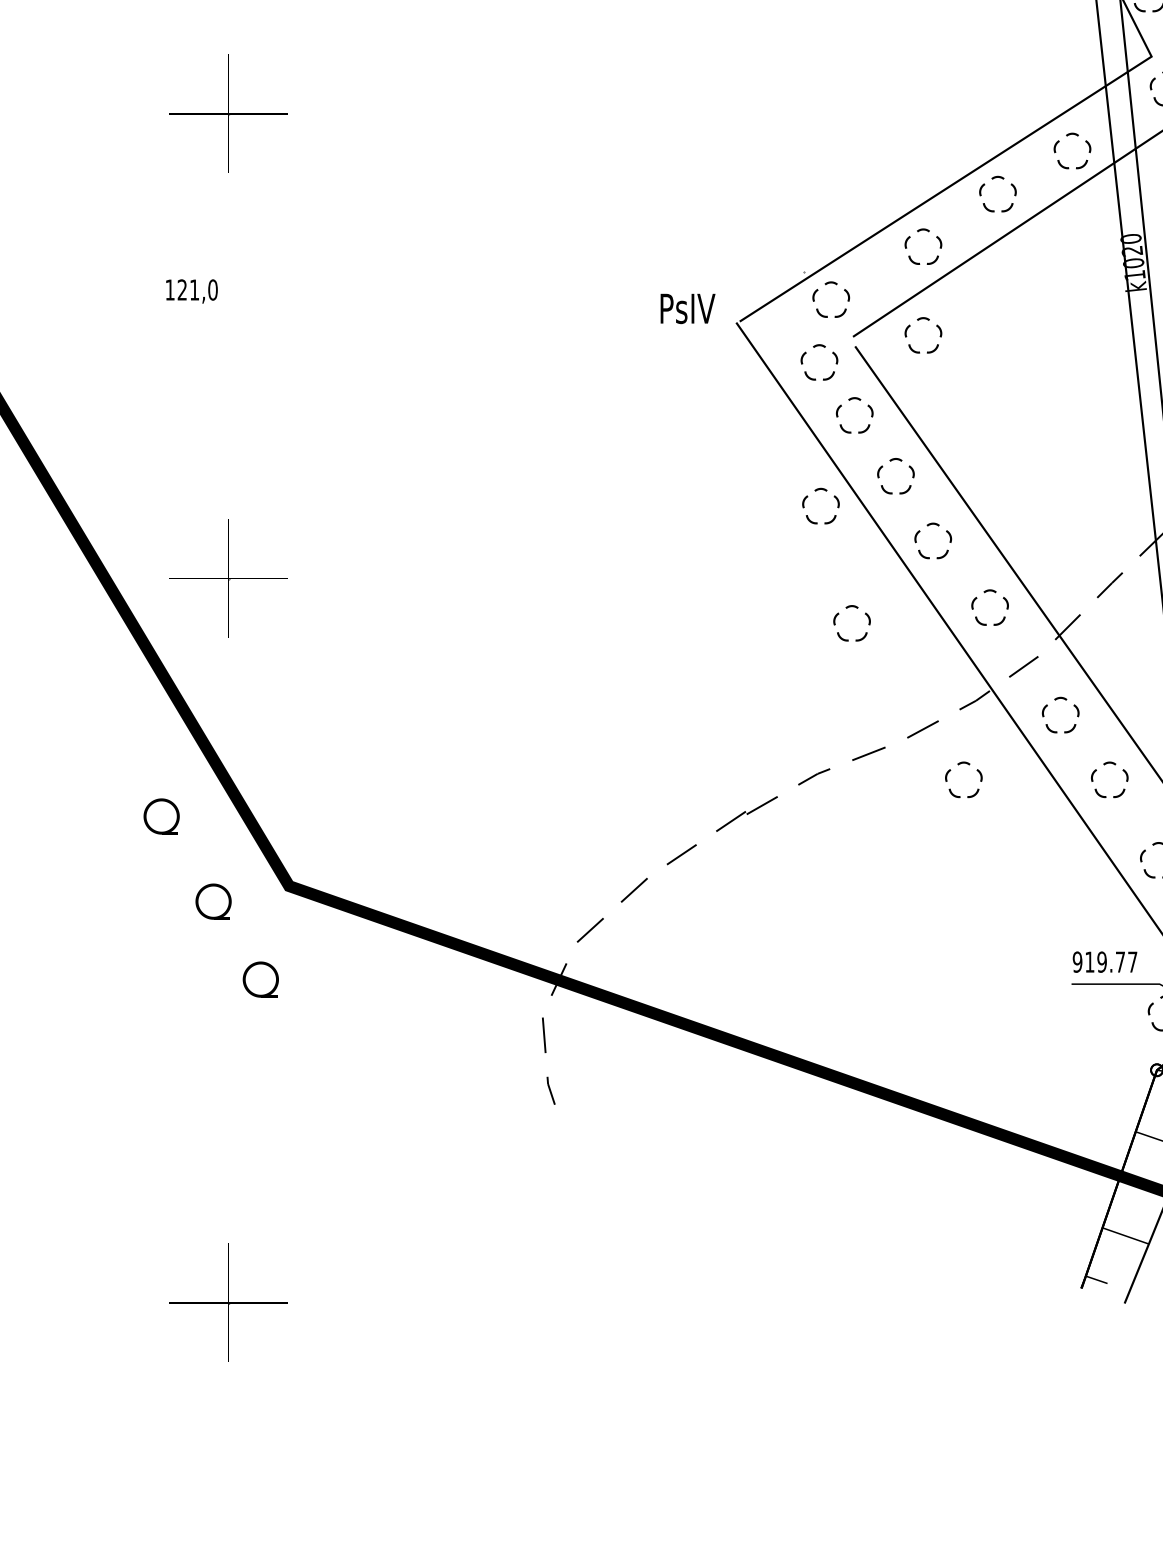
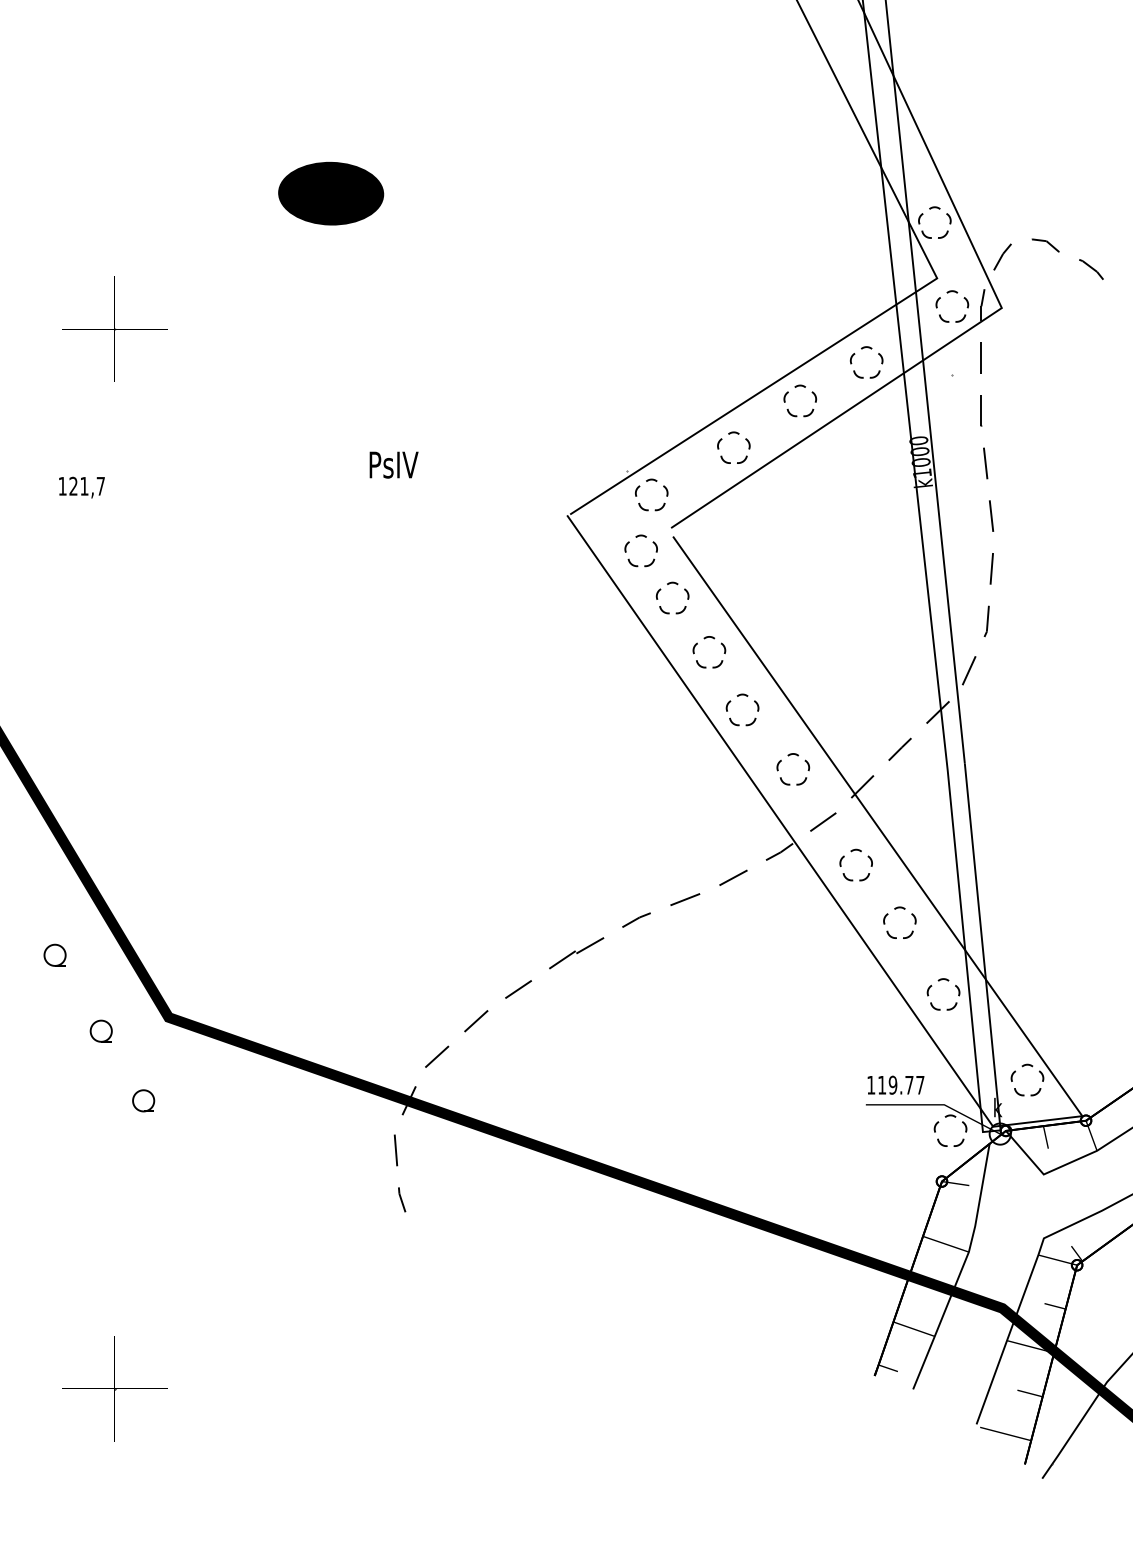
text: (1131, 250) -> (919, 451), k1020 -> k1000
text: (212, 289) -> (100, 485), 121,0 -> 121,7
text: (687, 308) -> (393, 464), moved
part: (919, 320) -> (730, 513), removed
part: (817, 491) -> (639, 665), removed
part: (228, 577) -> (114, 742), removed
part: (856, 608) -> (674, 770), removed
part: (960, 764) -> (766, 909), removed
part: (160, 815) -> (54, 954), size x0.71
part: (212, 900) -> (100, 1030), size x0.71
text: (1077, 961) -> (871, 1084), 919.77 -> 119.77
part: (260, 979) -> (143, 1100), size x0.71

